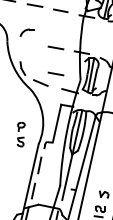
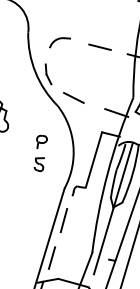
part: (26, 32) -> (59, 42), moved
line: (55, 73) -> (96, 85), removed
part: (20, 134) -> (39, 153), moved

